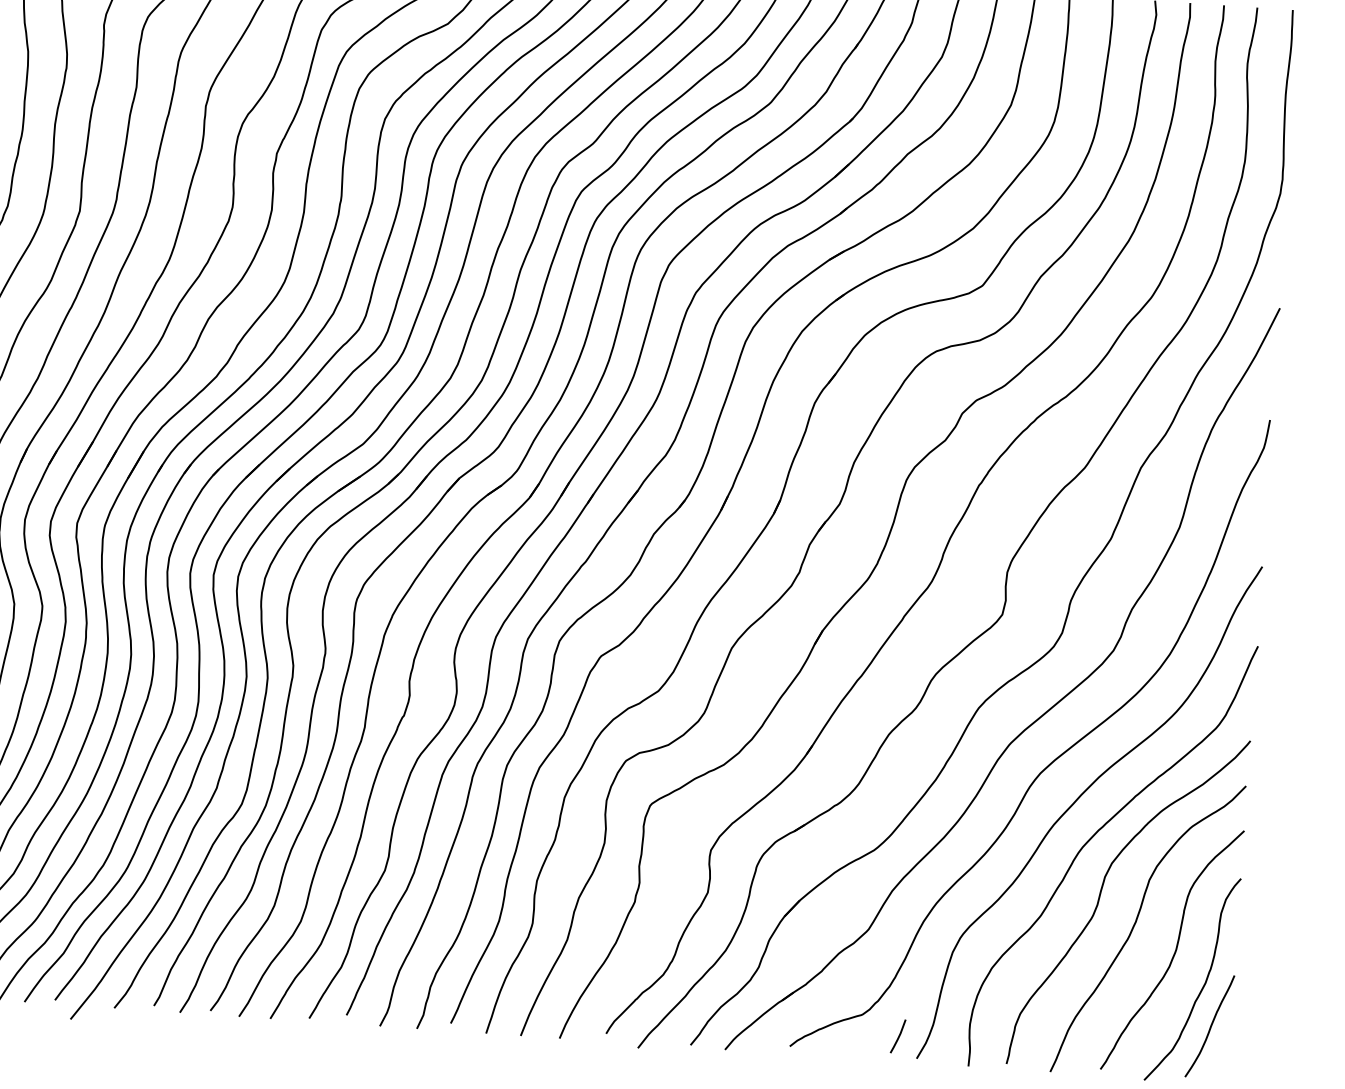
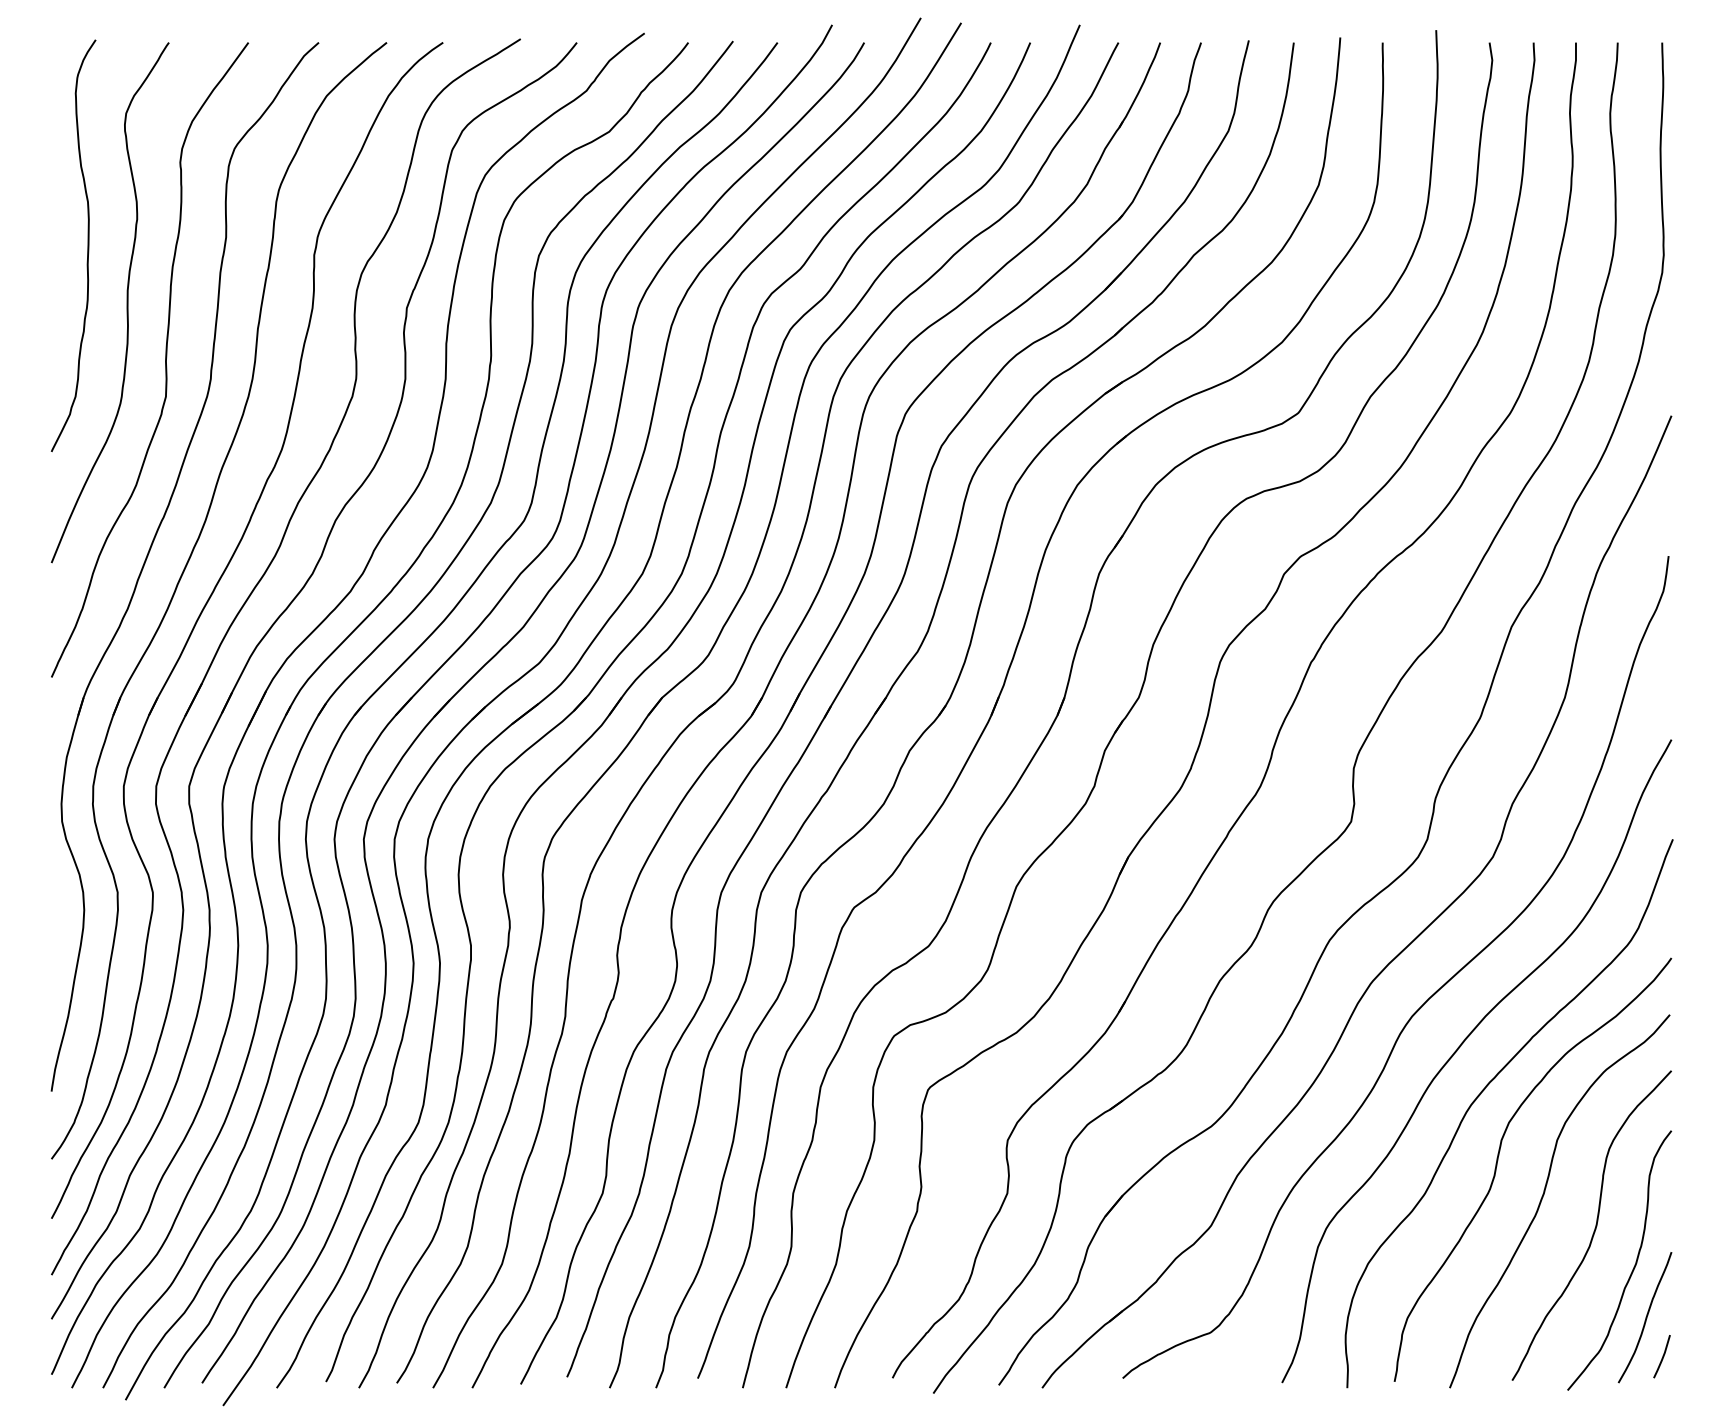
line: (898, 1036) -> (1662, 1356), moved

